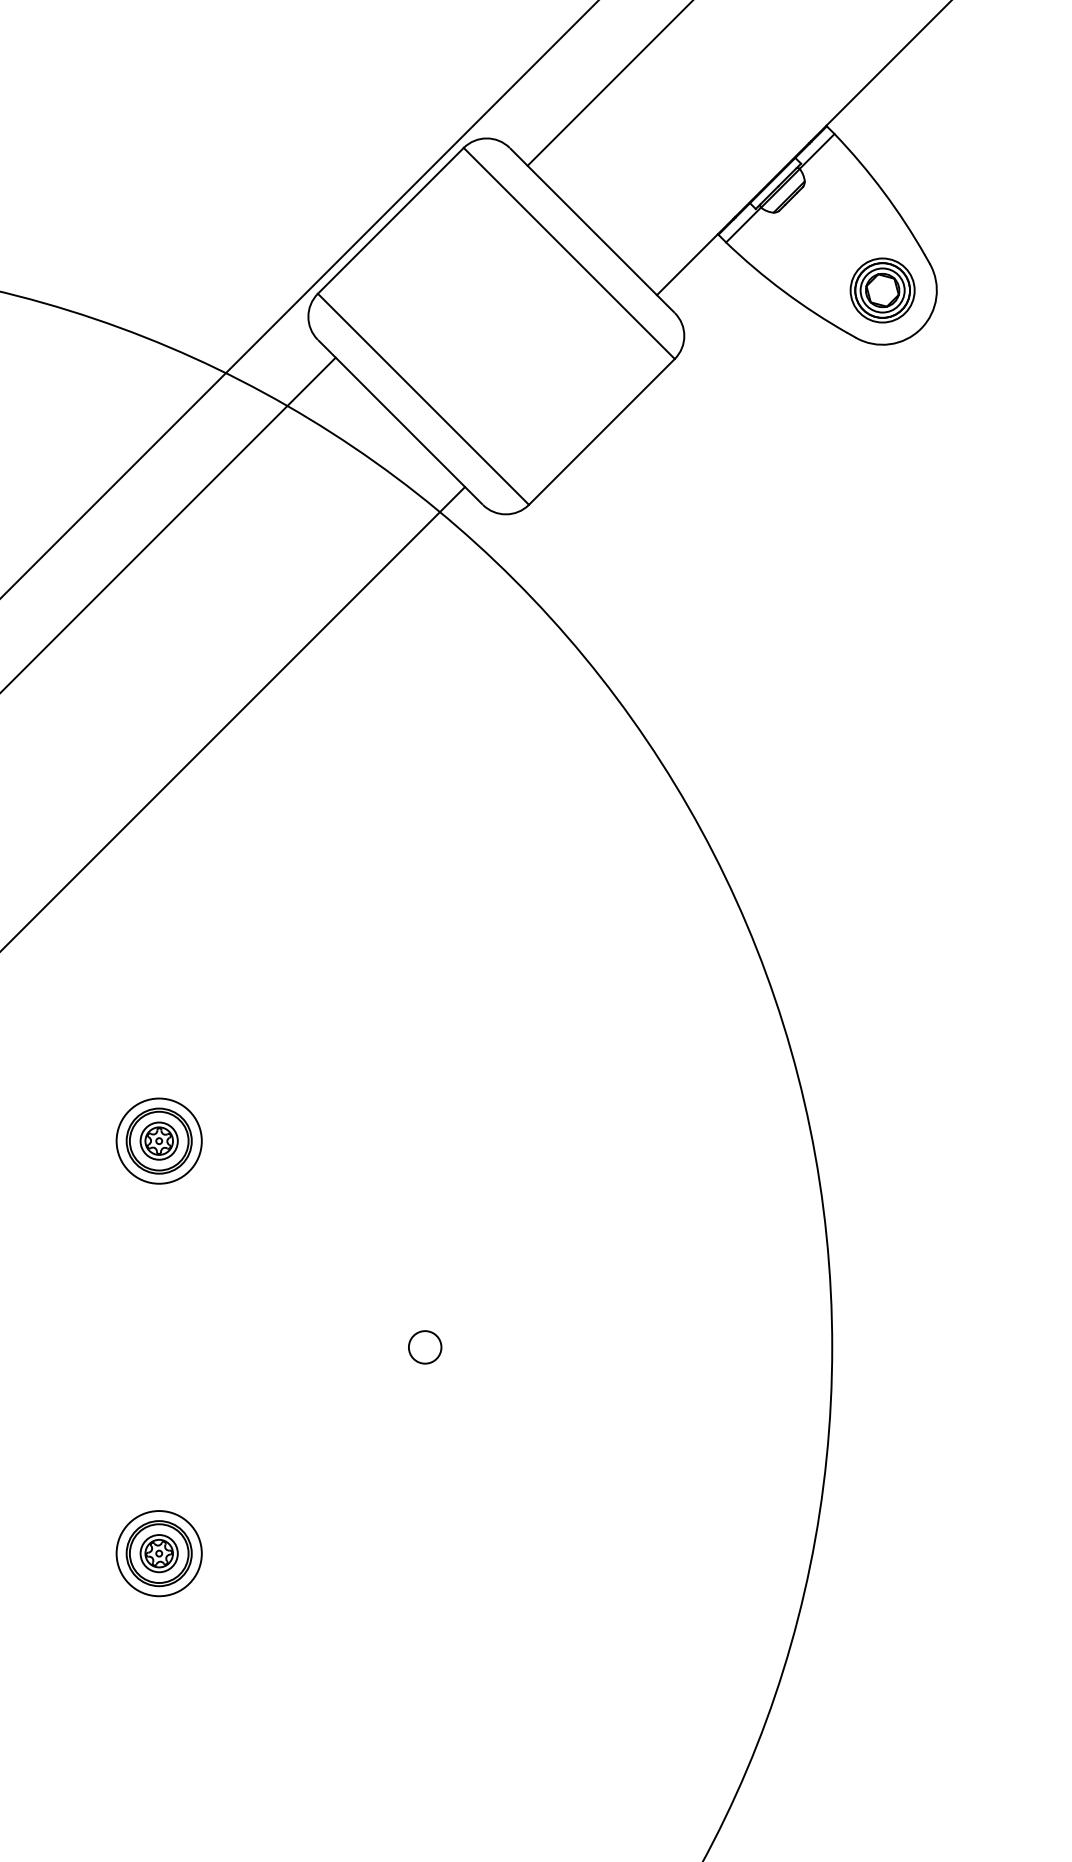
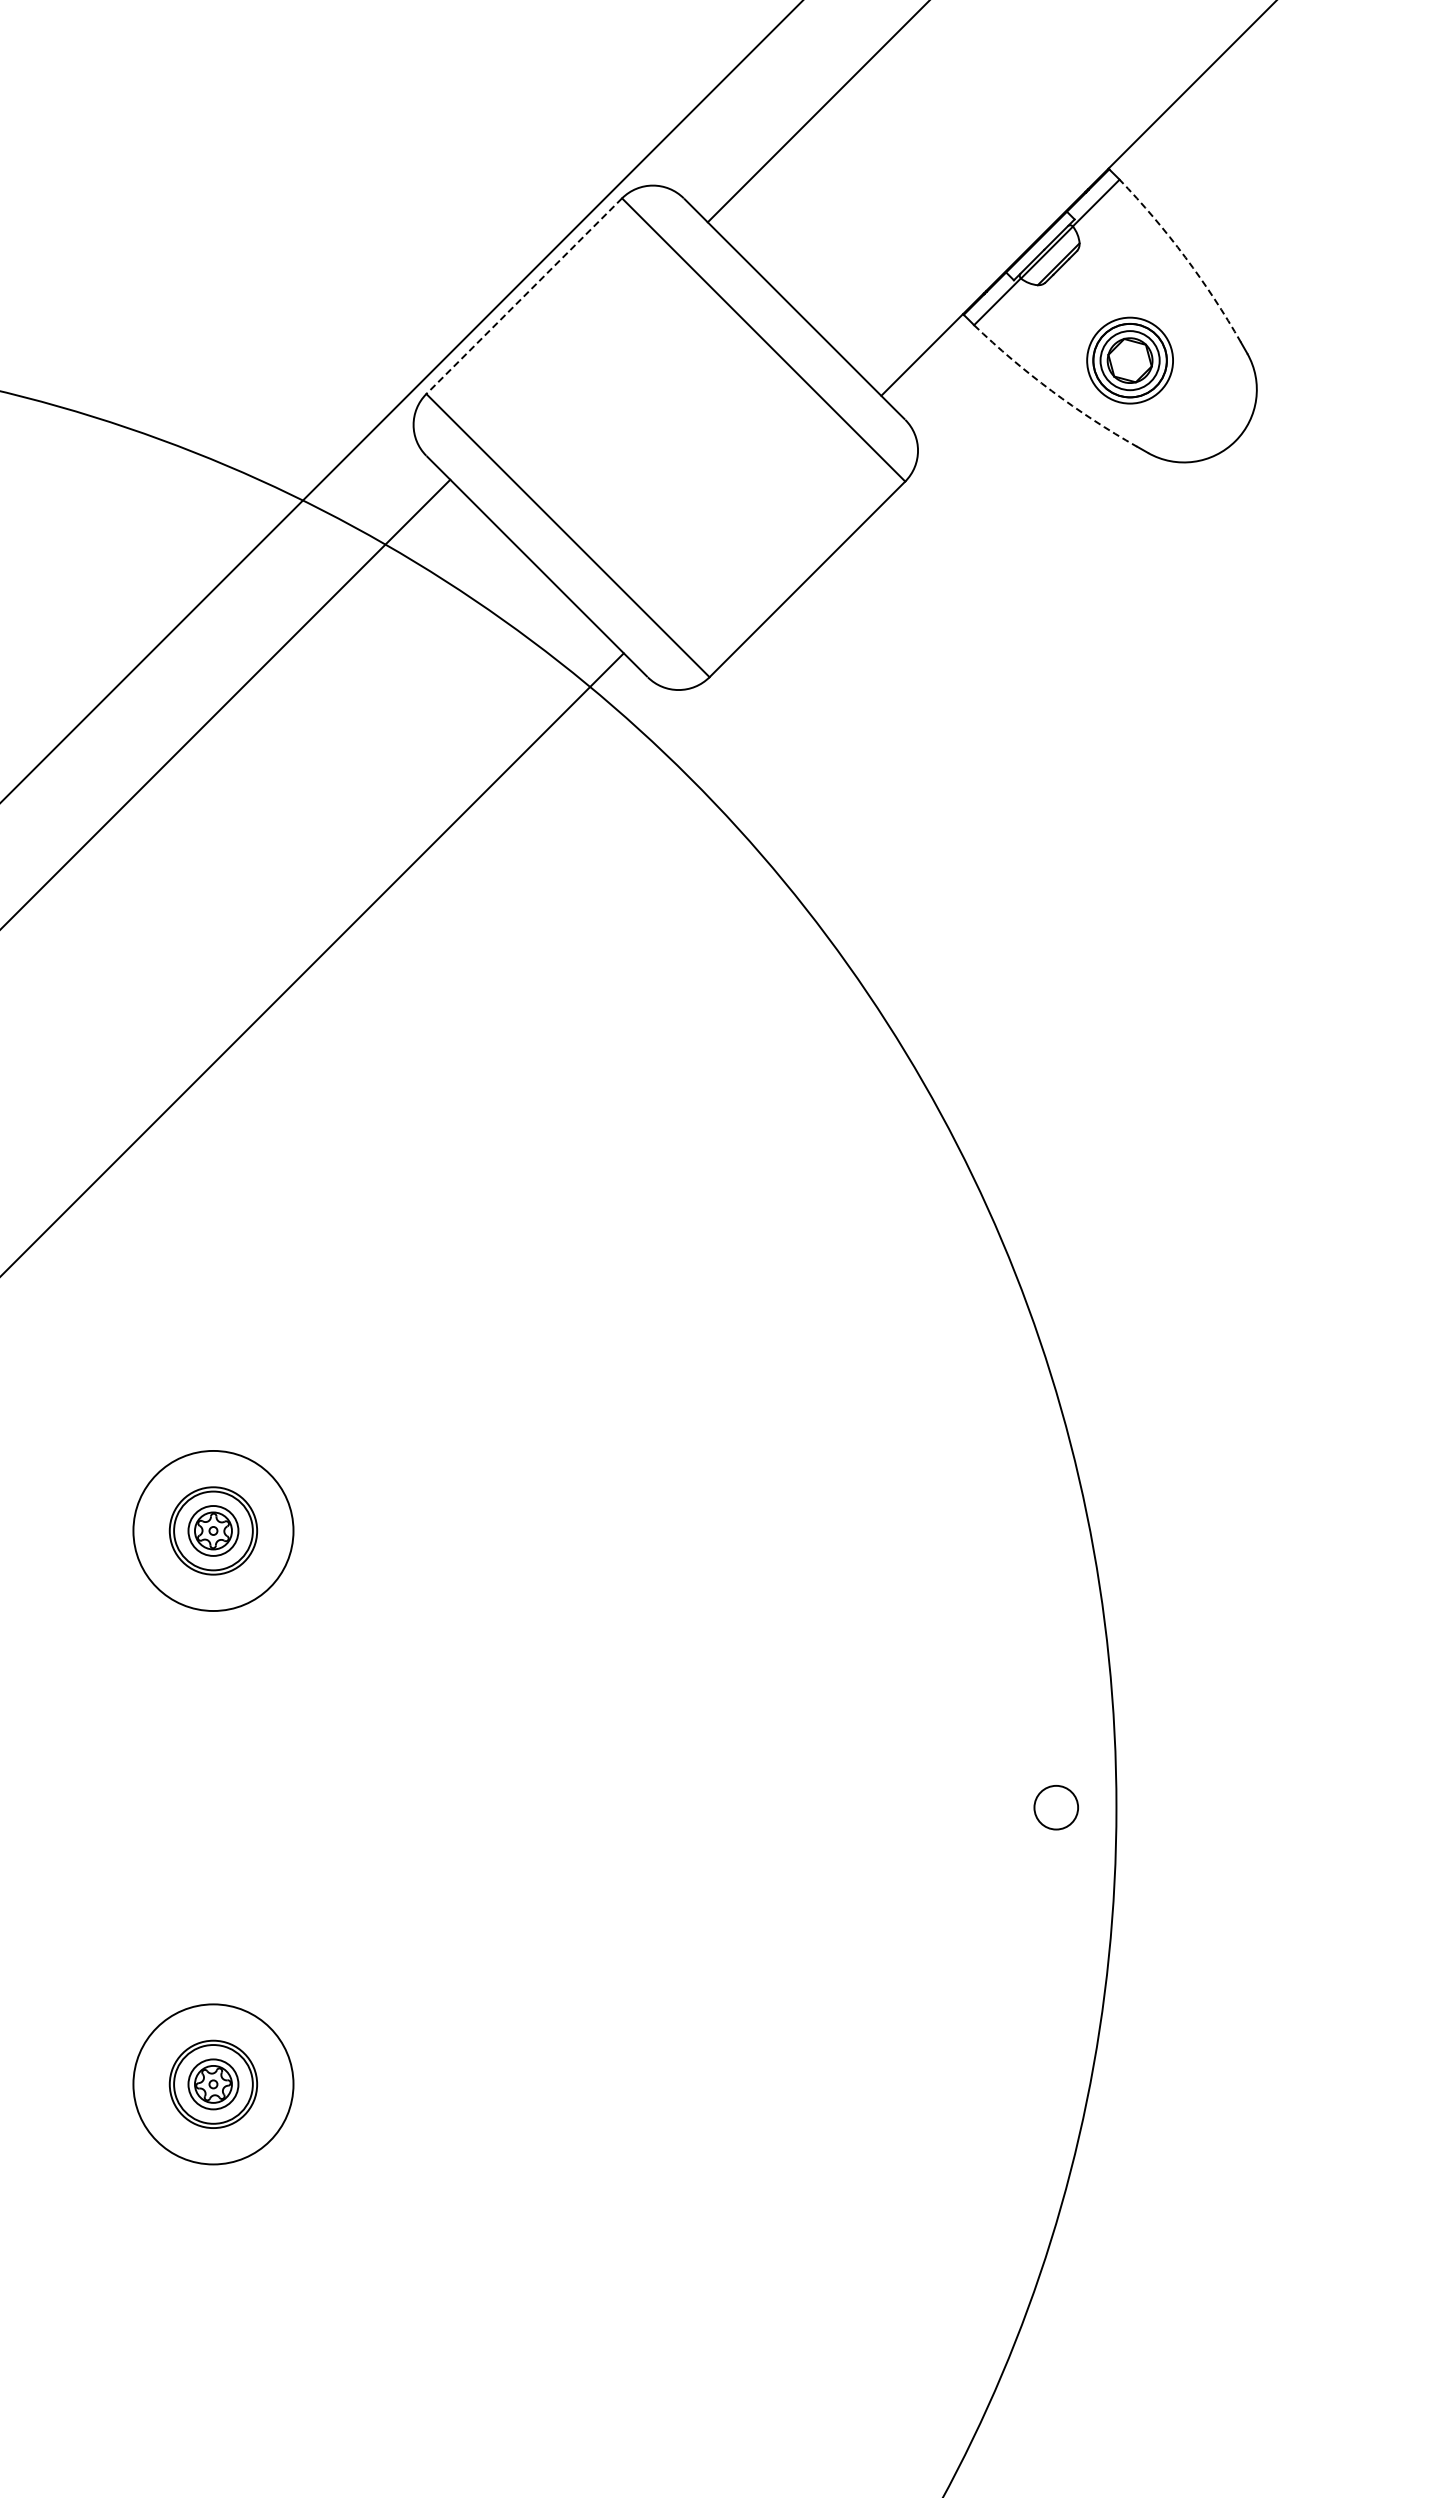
arc: (883, 192) -> (1185, 257), solid -> dashed
line: (390, 221) -> (523, 296), solid -> dashed
part: (882, 290) -> (1129, 360), moved
arc: (783, 291) -> (1051, 391), solid -> dashed
circle: (159, 1140) -> (213, 1530), size x1.4
circle: (424, 1347) -> (1055, 1807), moved
circle: (159, 1553) -> (213, 2084), size x1.4

